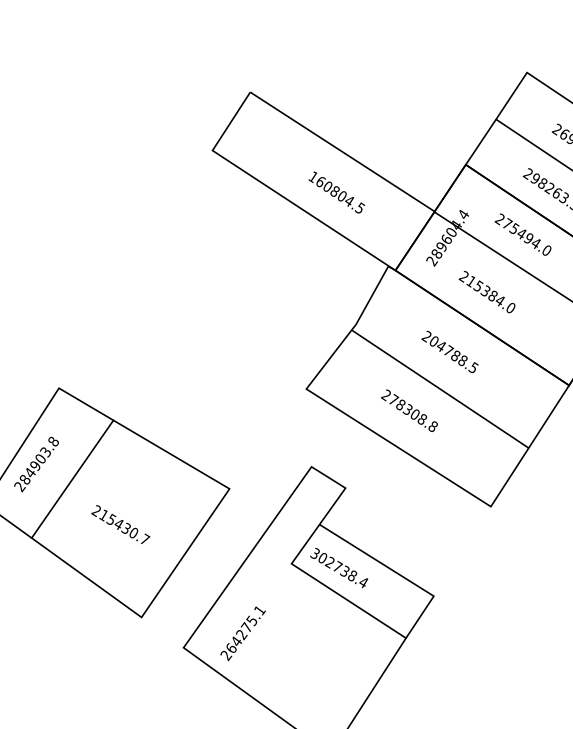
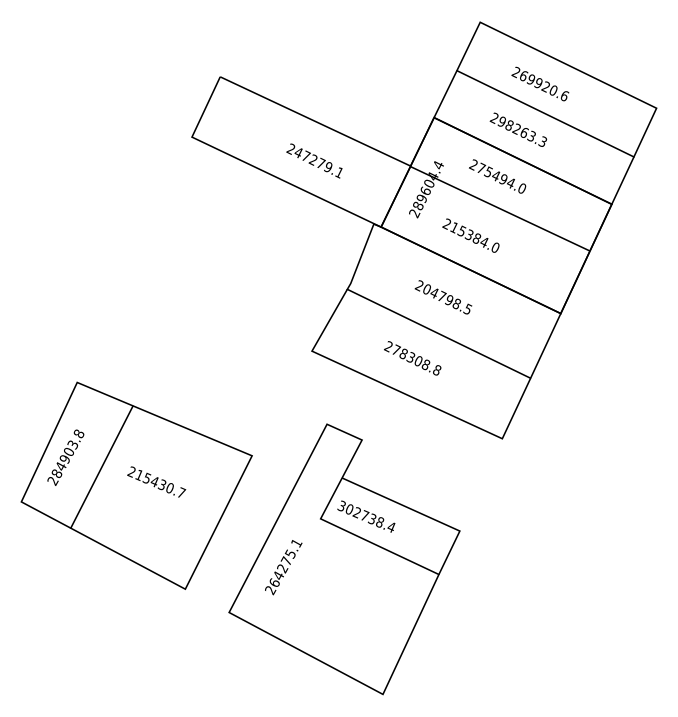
text: (335, 192) -> (314, 160), 160804.5 -> 247279.1
text: (455, 356) -> (449, 300), 204788.5 -> 204798.5
text: (120, 524) -> (156, 481), moved
text: (242, 633) -> (283, 567), moved

